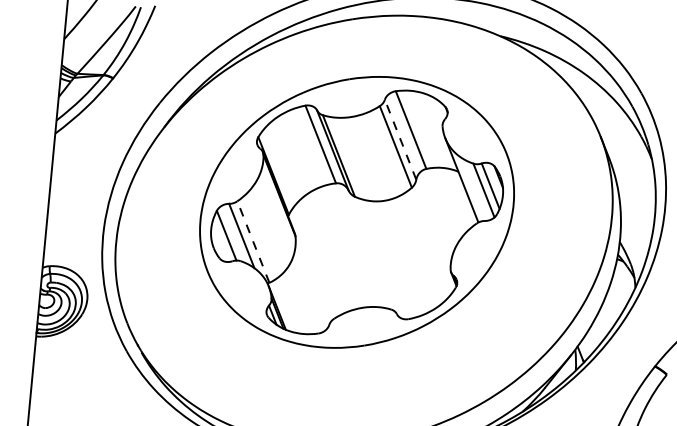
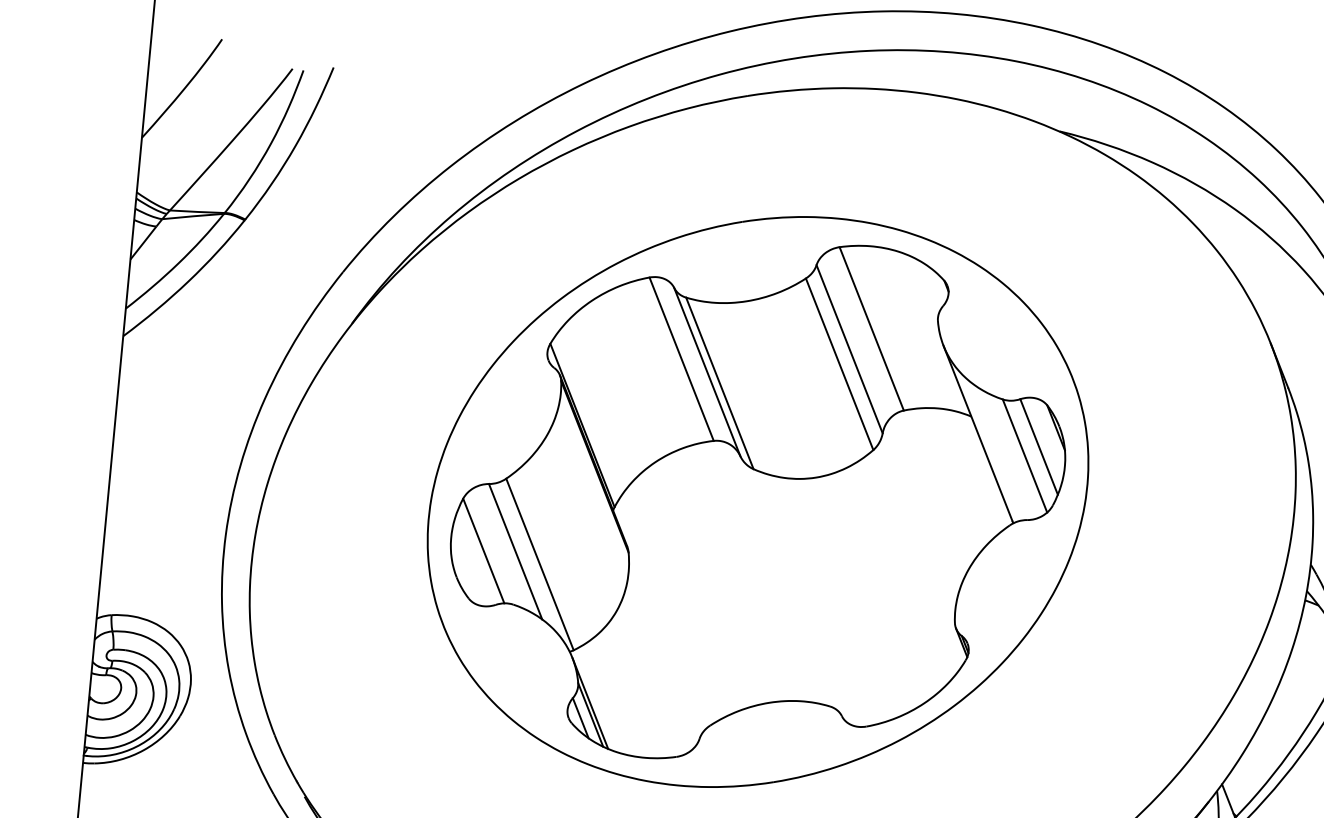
line: (400, 139) -> (849, 348), dashed -> solid
line: (253, 242) -> (540, 565), dashed -> solid

